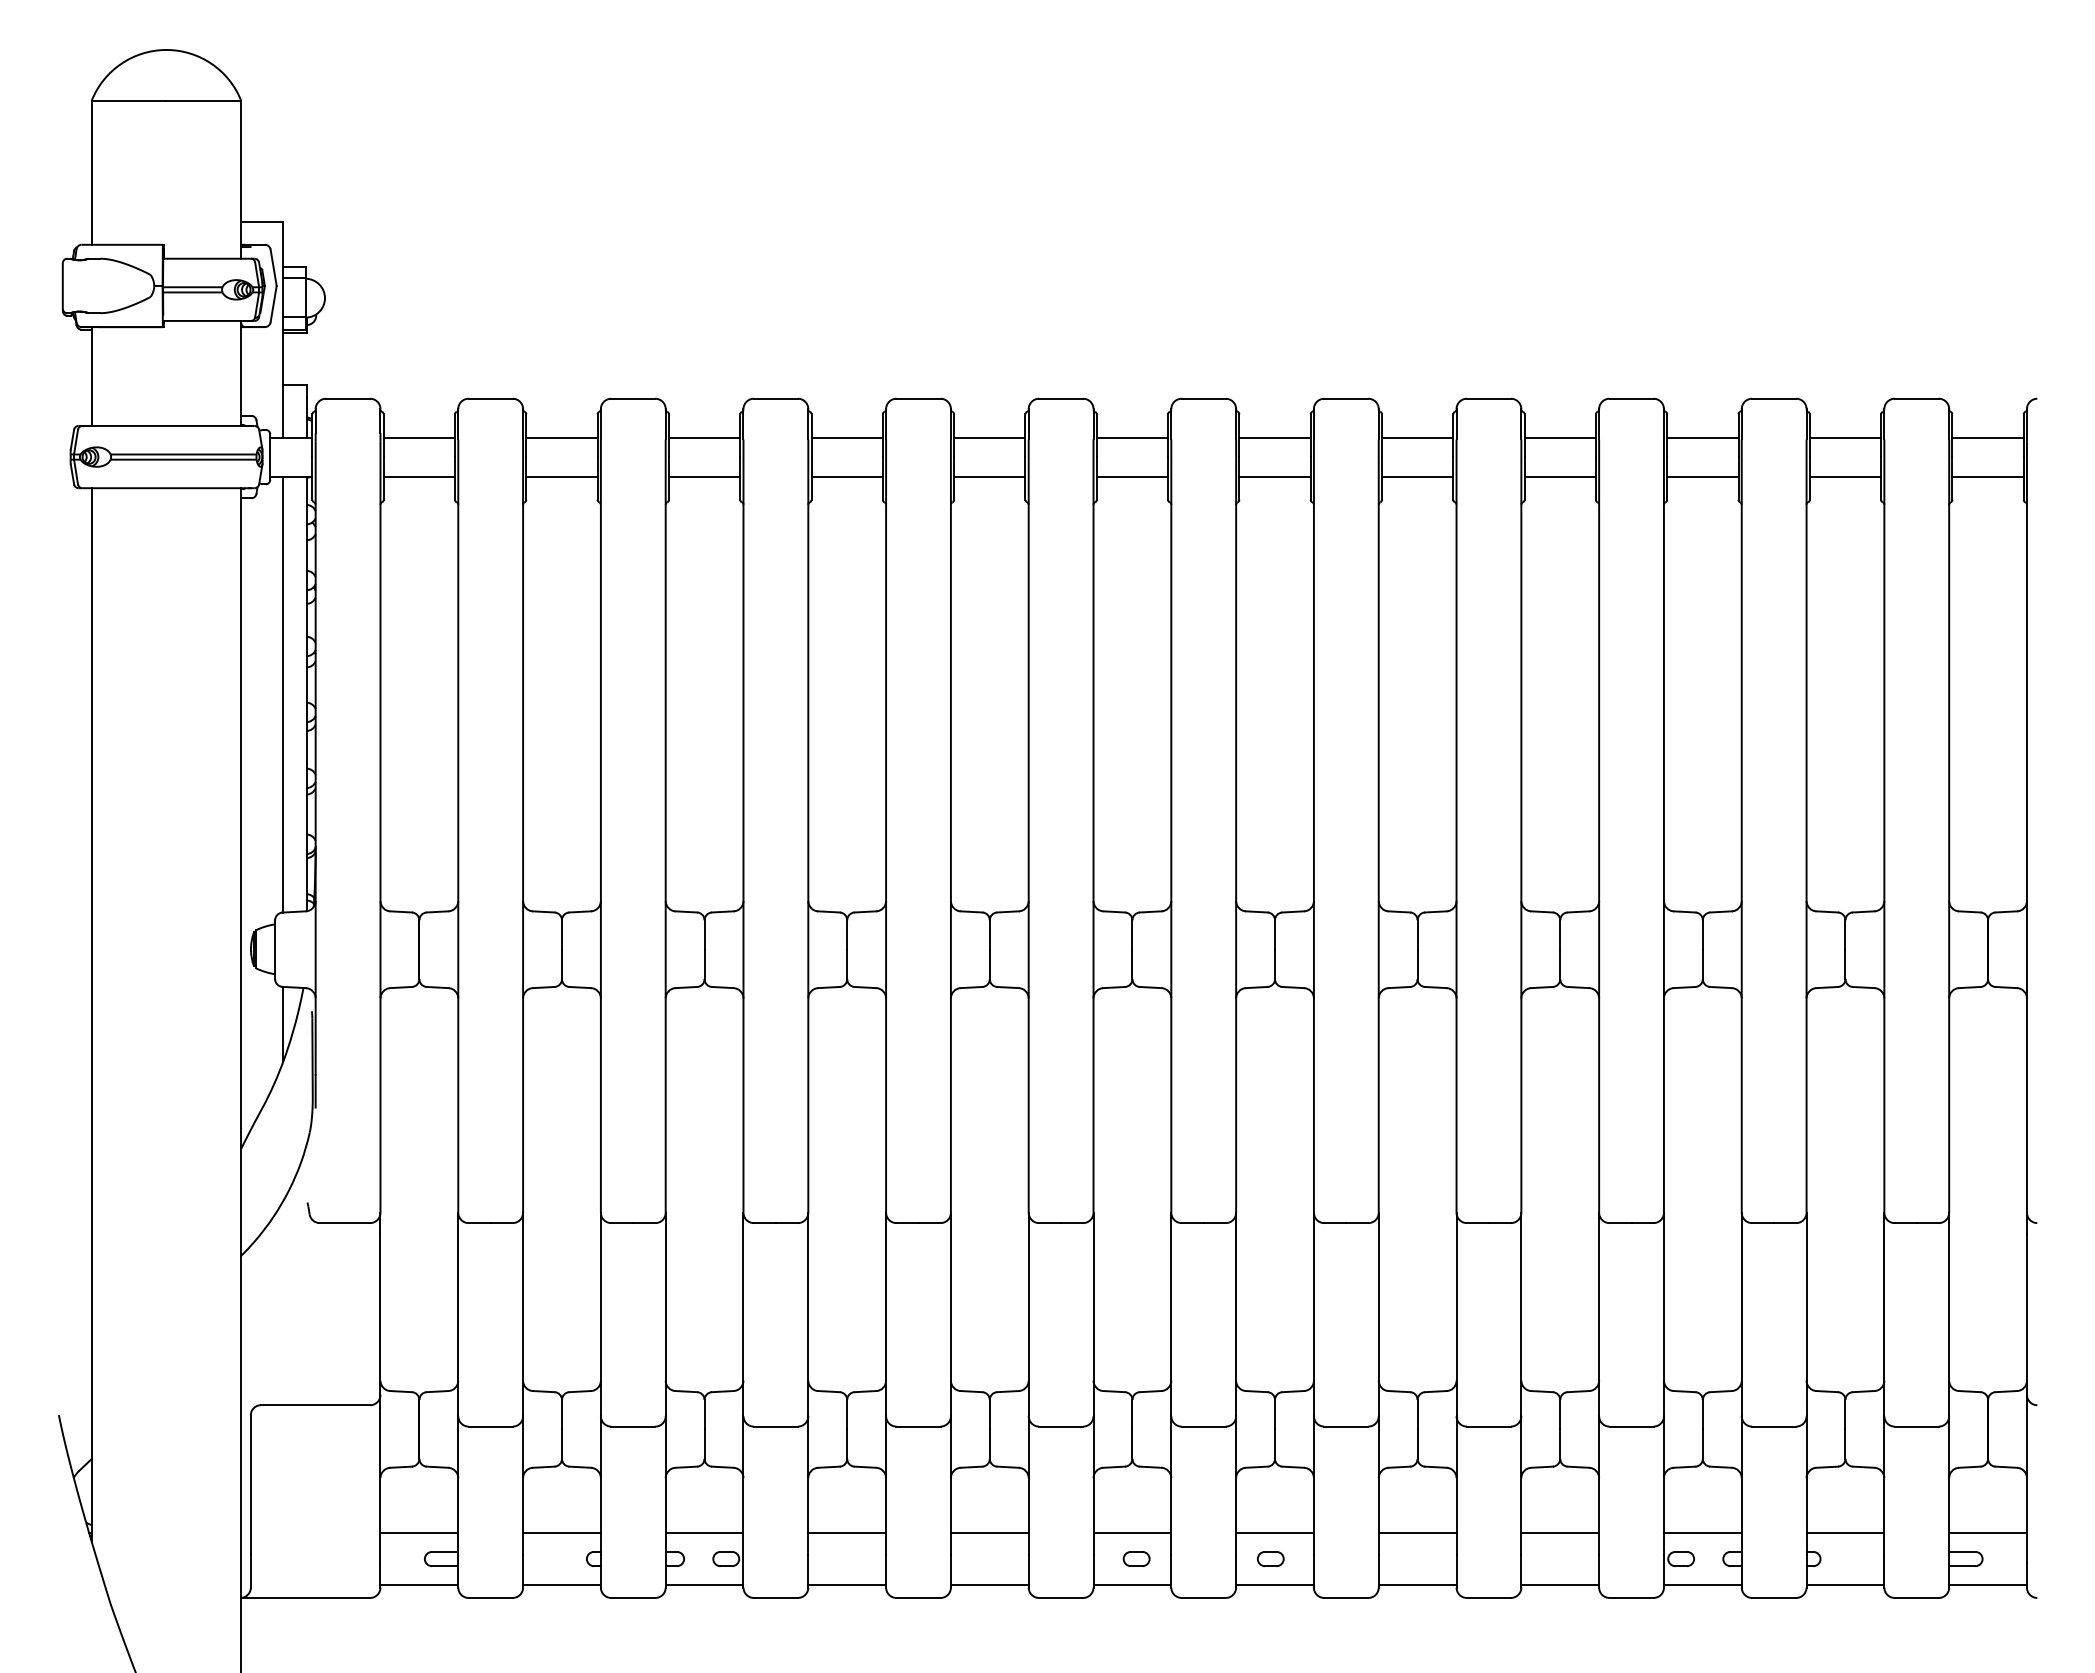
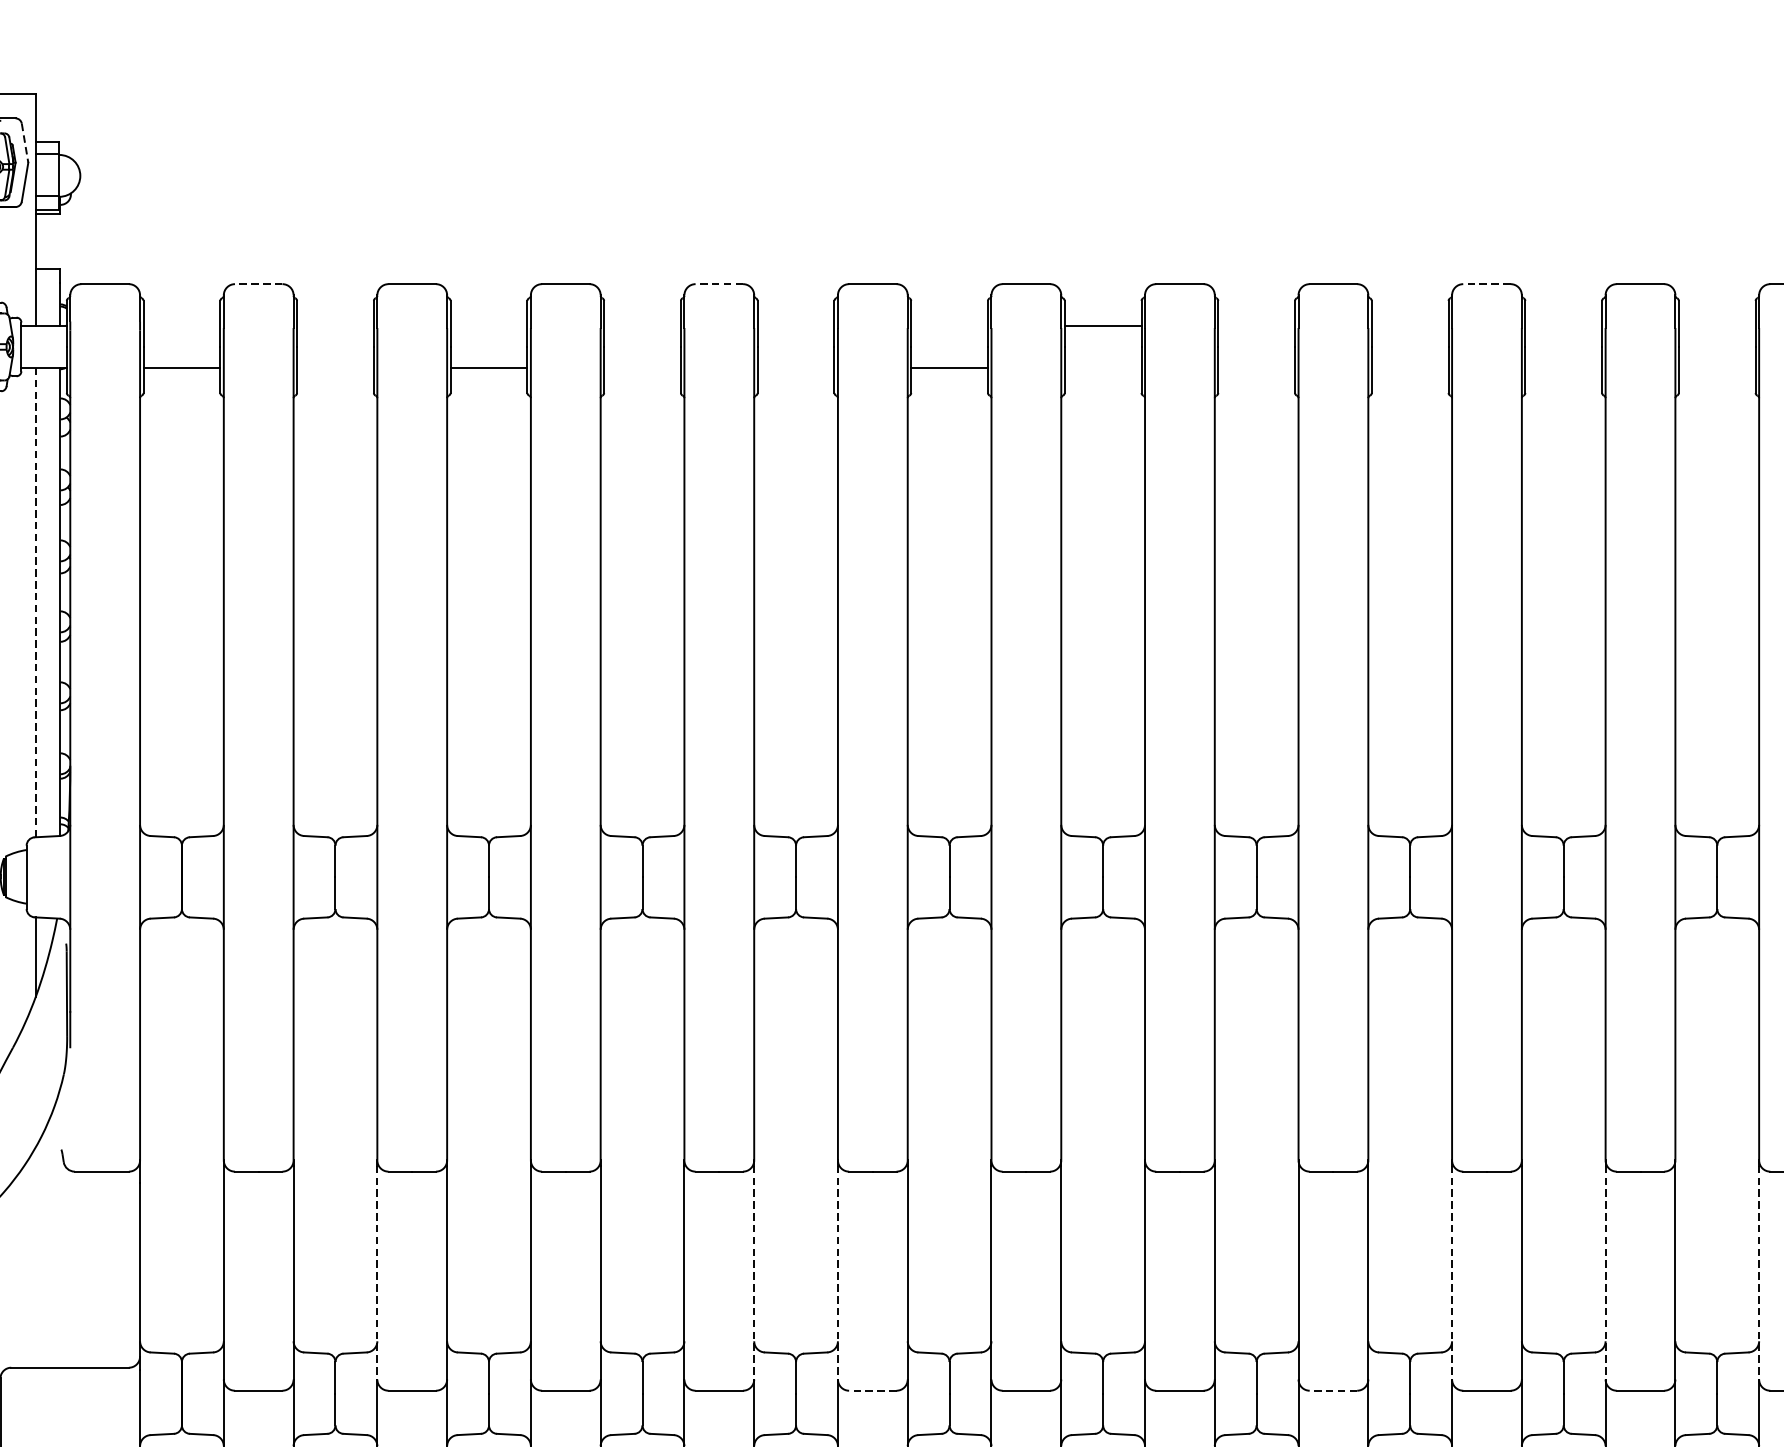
line: (273, 268) -> (24, 143), solid -> dashed
line: (490, 398) -> (258, 283), solid -> dashed
line: (918, 398) -> (719, 283), solid -> dashed
line: (1631, 398) -> (1486, 283), solid -> dashed
line: (419, 437) -> (182, 325), removed
line: (561, 437) -> (334, 325), removed
line: (704, 437) -> (488, 325), removed
line: (846, 437) -> (641, 325), removed
line: (989, 437) -> (795, 325), removed
line: (1132, 437) -> (949, 325), removed
line: (1417, 437) -> (1256, 325), removed
line: (1559, 437) -> (1409, 325), removed
line: (1702, 437) -> (1563, 325), removed
line: (1845, 437) -> (1717, 325), removed
line: (561, 476) -> (334, 367), removed
line: (846, 476) -> (641, 367), removed
line: (989, 476) -> (795, 367), removed
line: (1274, 476) -> (1102, 367), removed
line: (1417, 476) -> (1256, 367), removed
line: (1559, 476) -> (1409, 367), removed
line: (1702, 476) -> (1563, 367), removed
line: (1845, 476) -> (1717, 367), removed
line: (283, 694) -> (35, 602), solid -> dashed
line: (600, 1317) -> (376, 1273), solid -> dashed
line: (950, 1317) -> (753, 1273), solid -> dashed
line: (1028, 1317) -> (837, 1273), solid -> dashed
line: (1599, 1317) -> (1452, 1273), solid -> dashed
line: (1741, 1317) -> (1605, 1273), solid -> dashed
line: (1884, 1317) -> (1759, 1273), solid -> dashed
line: (1060, 1426) -> (872, 1390), solid -> dashed
line: (1488, 1426) -> (1332, 1390), solid -> dashed

